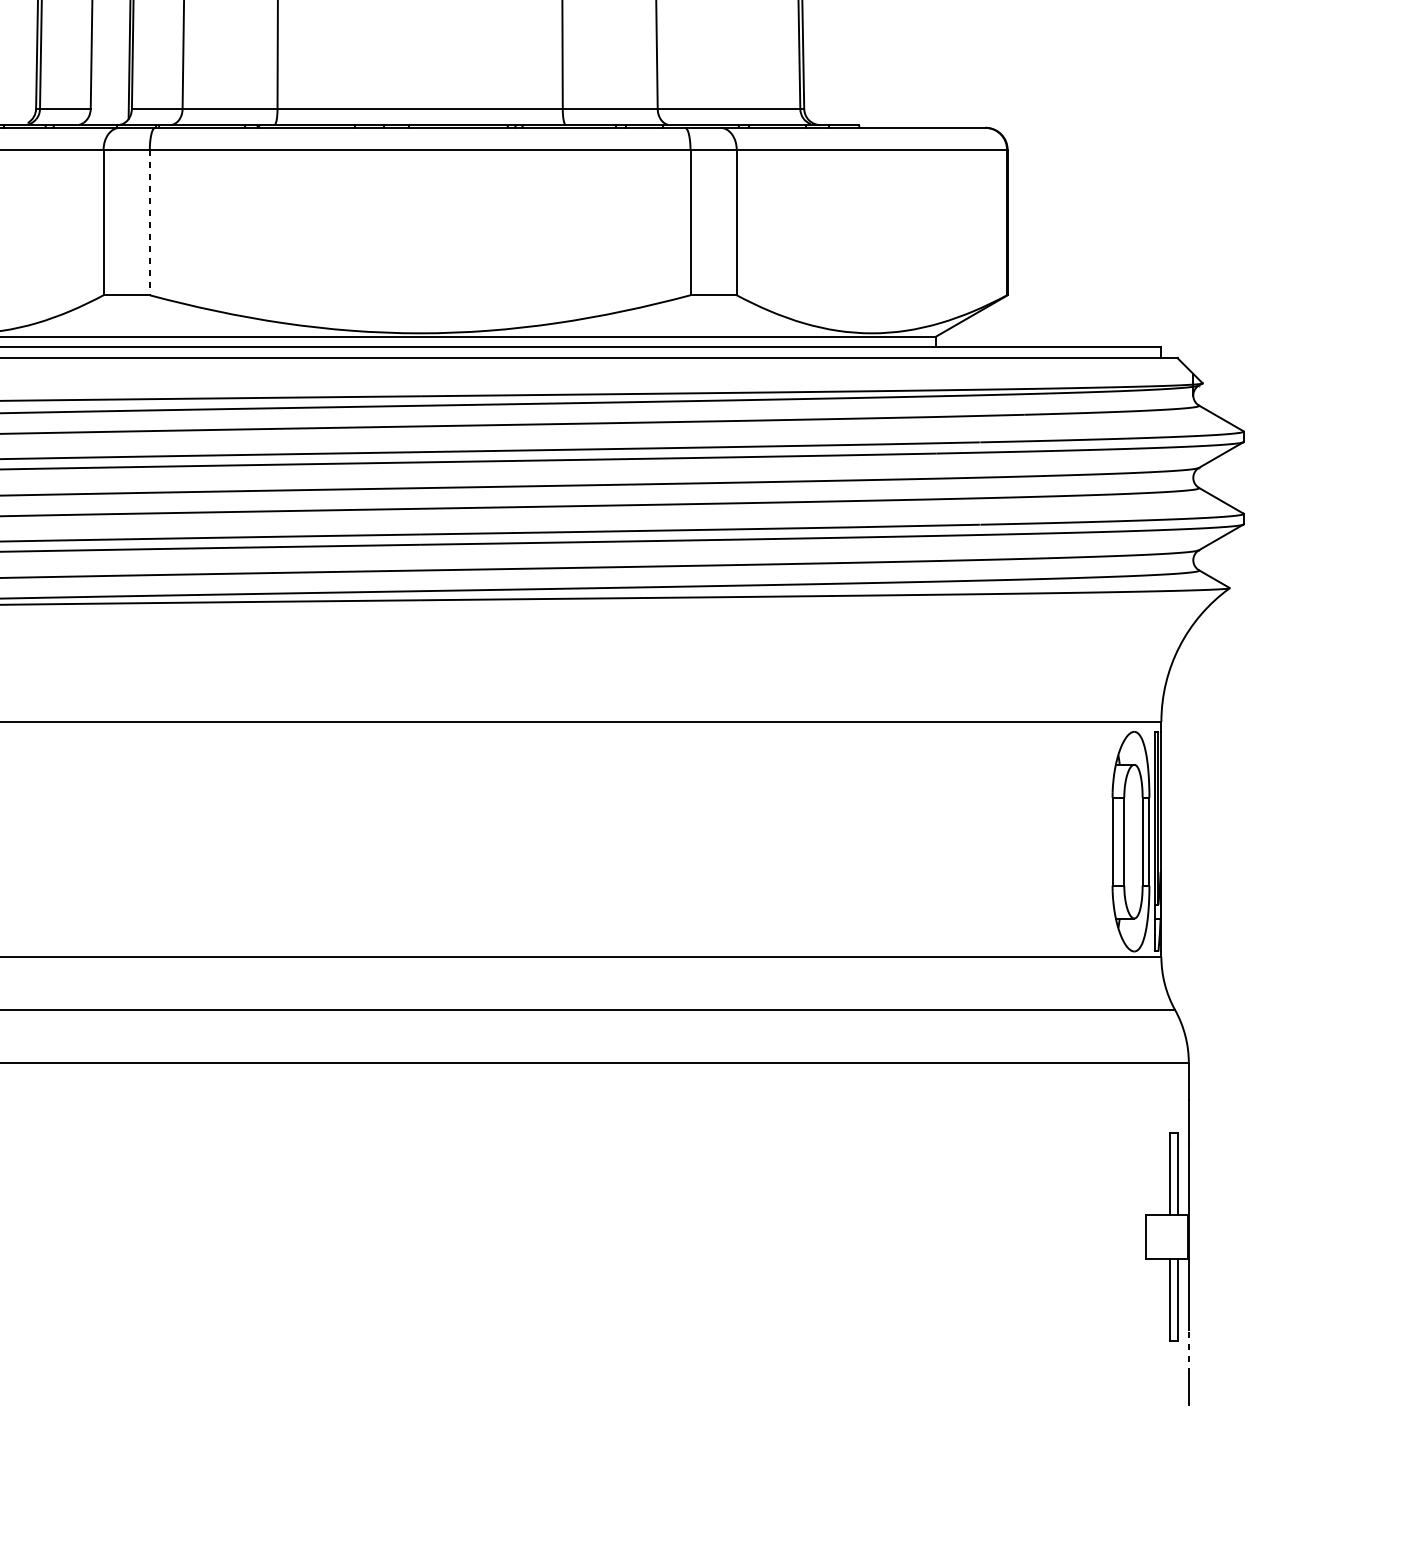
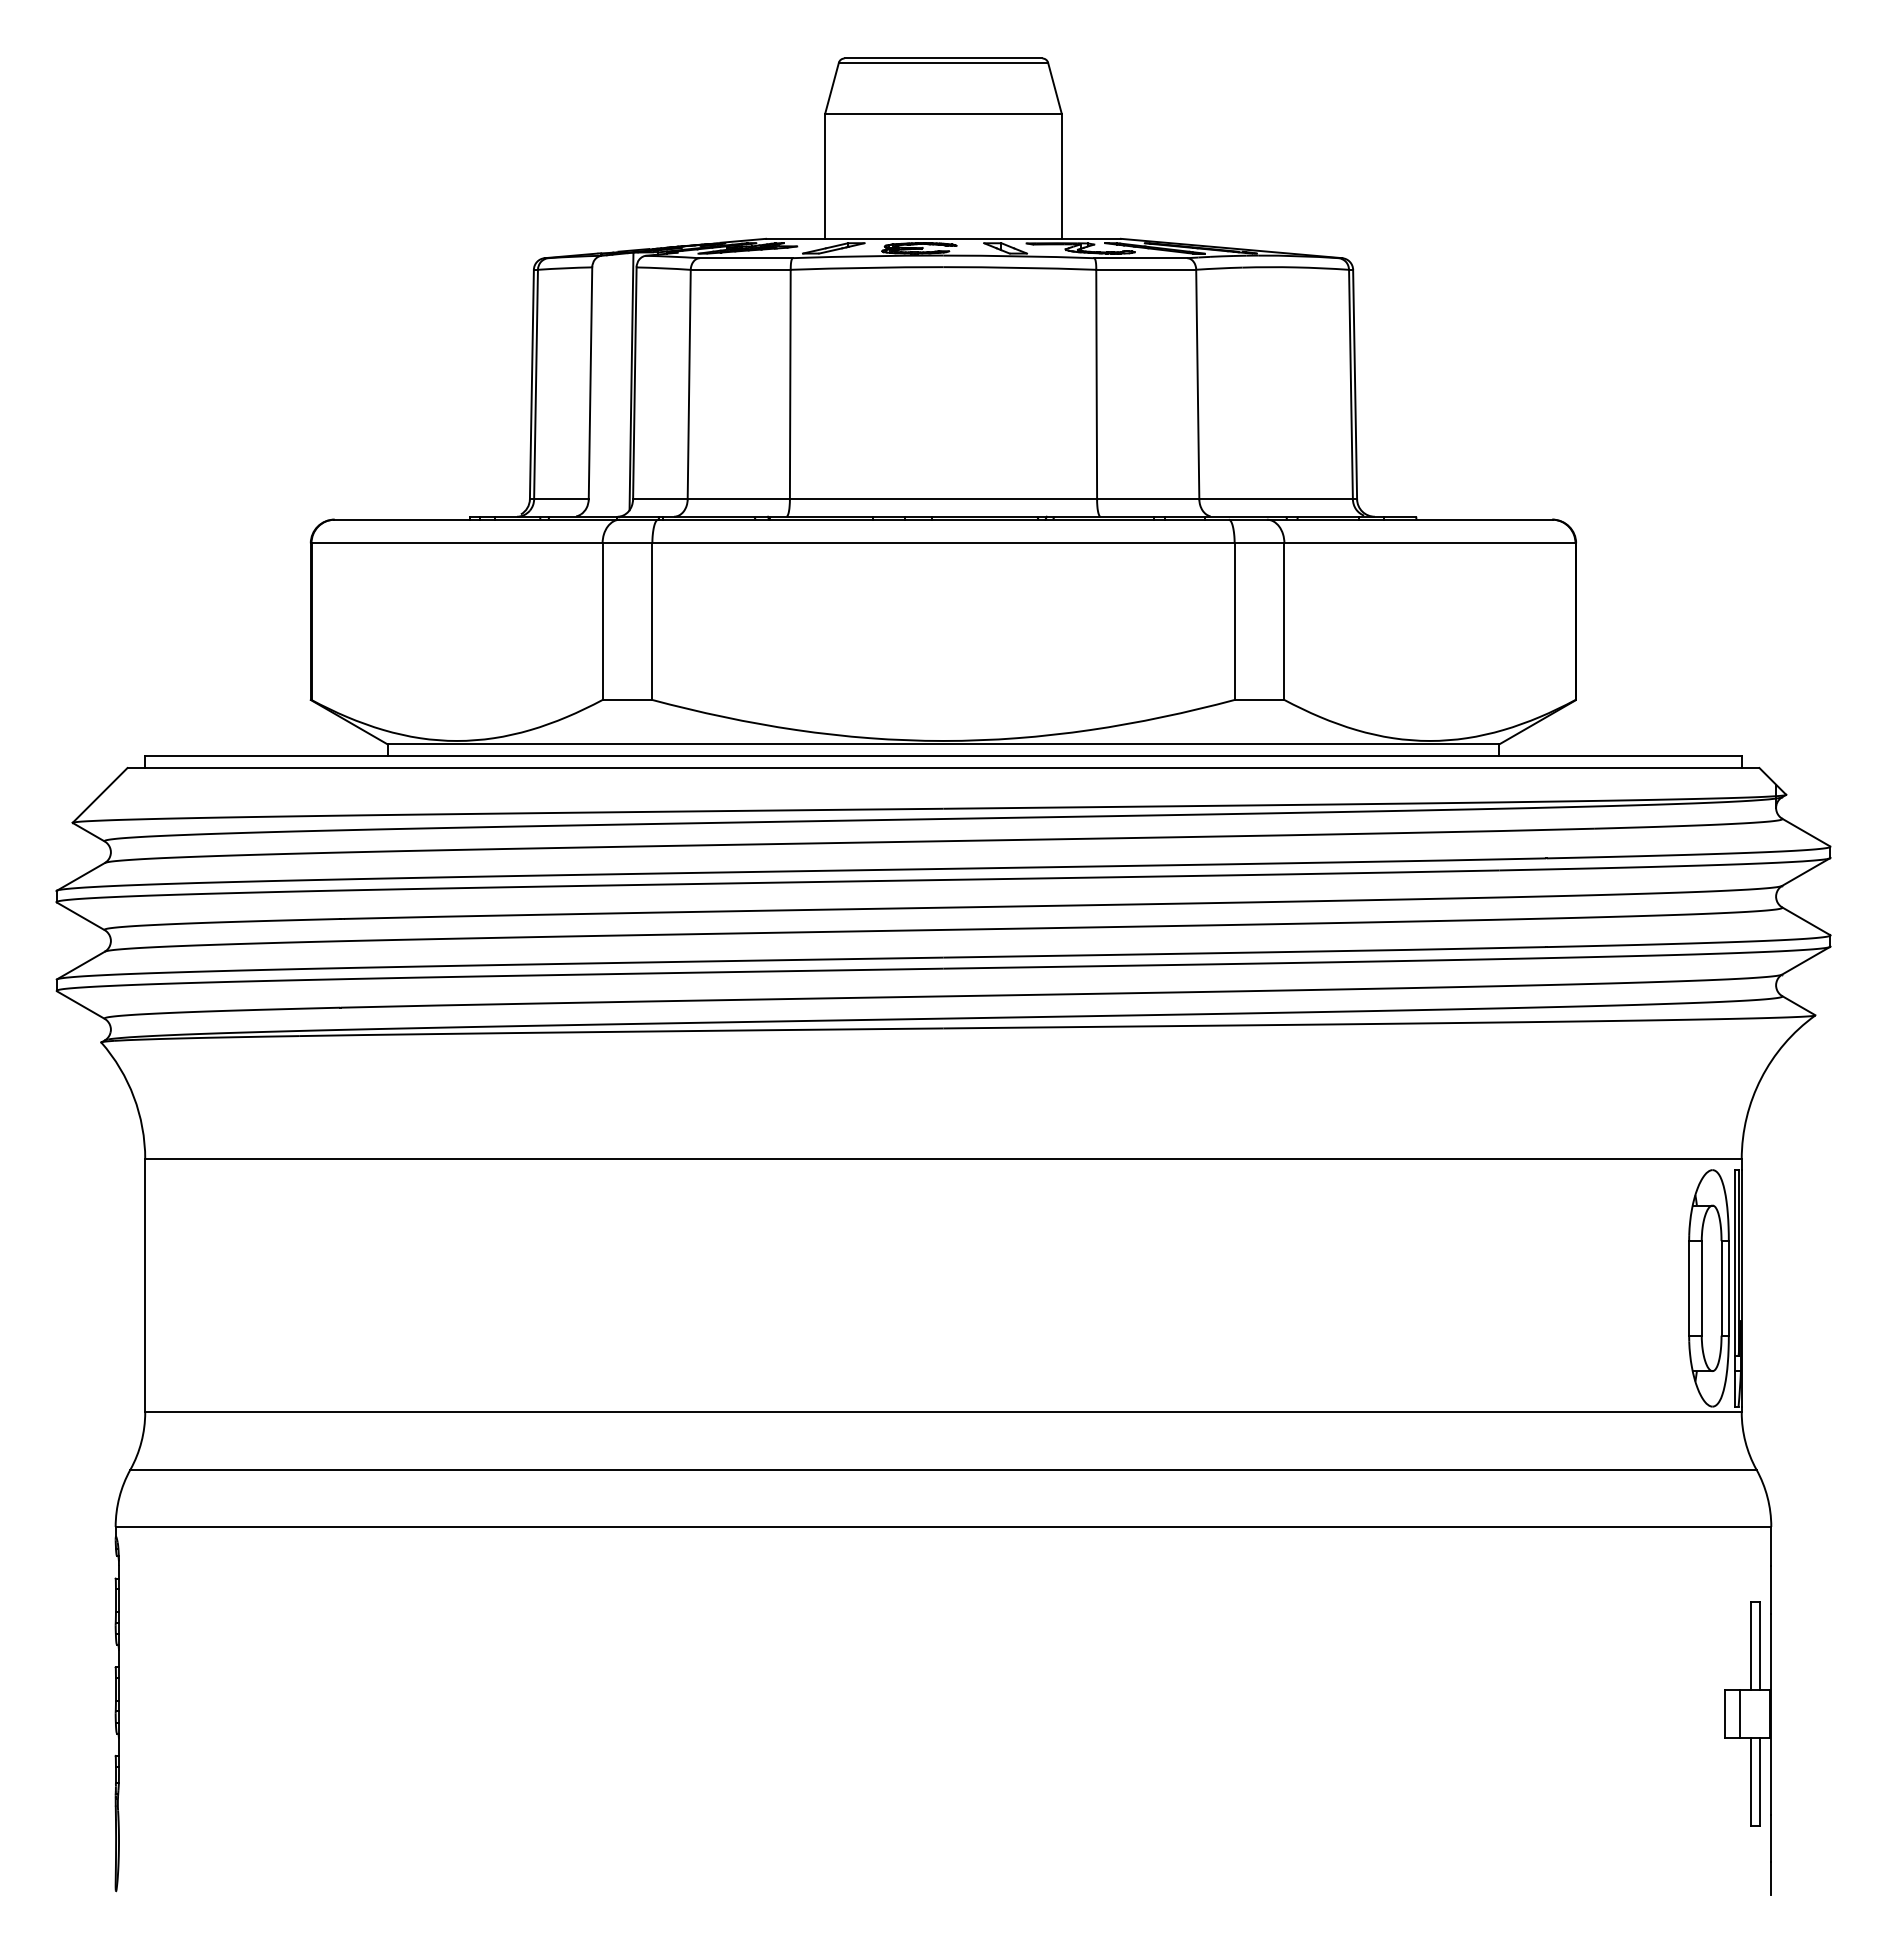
line: (149, 223) -> (652, 622), dashed -> solid
line: (1160, 1236) -> (1740, 1713), added
line: (1189, 1352) -> (1771, 1838), dashed -> solid

